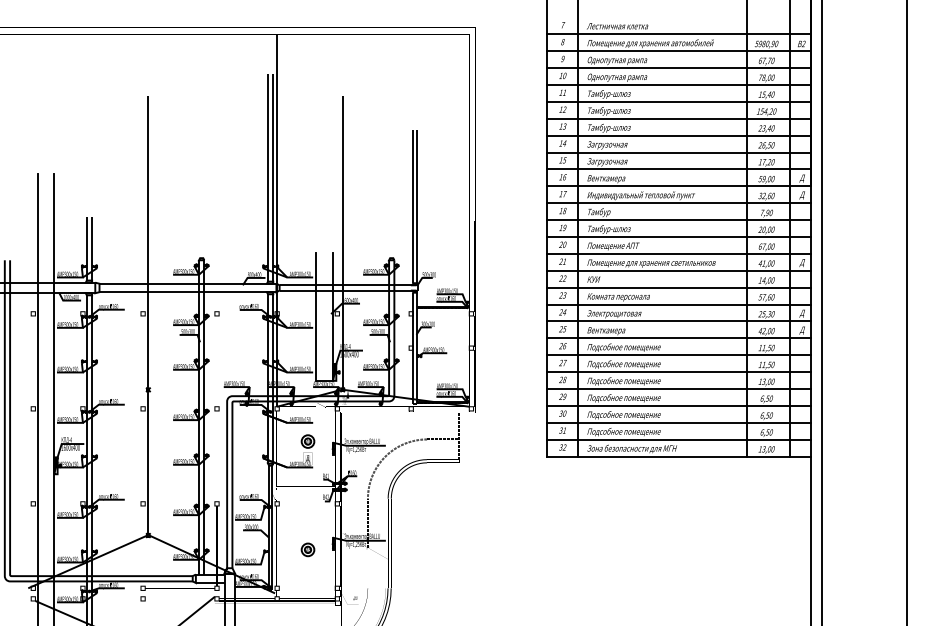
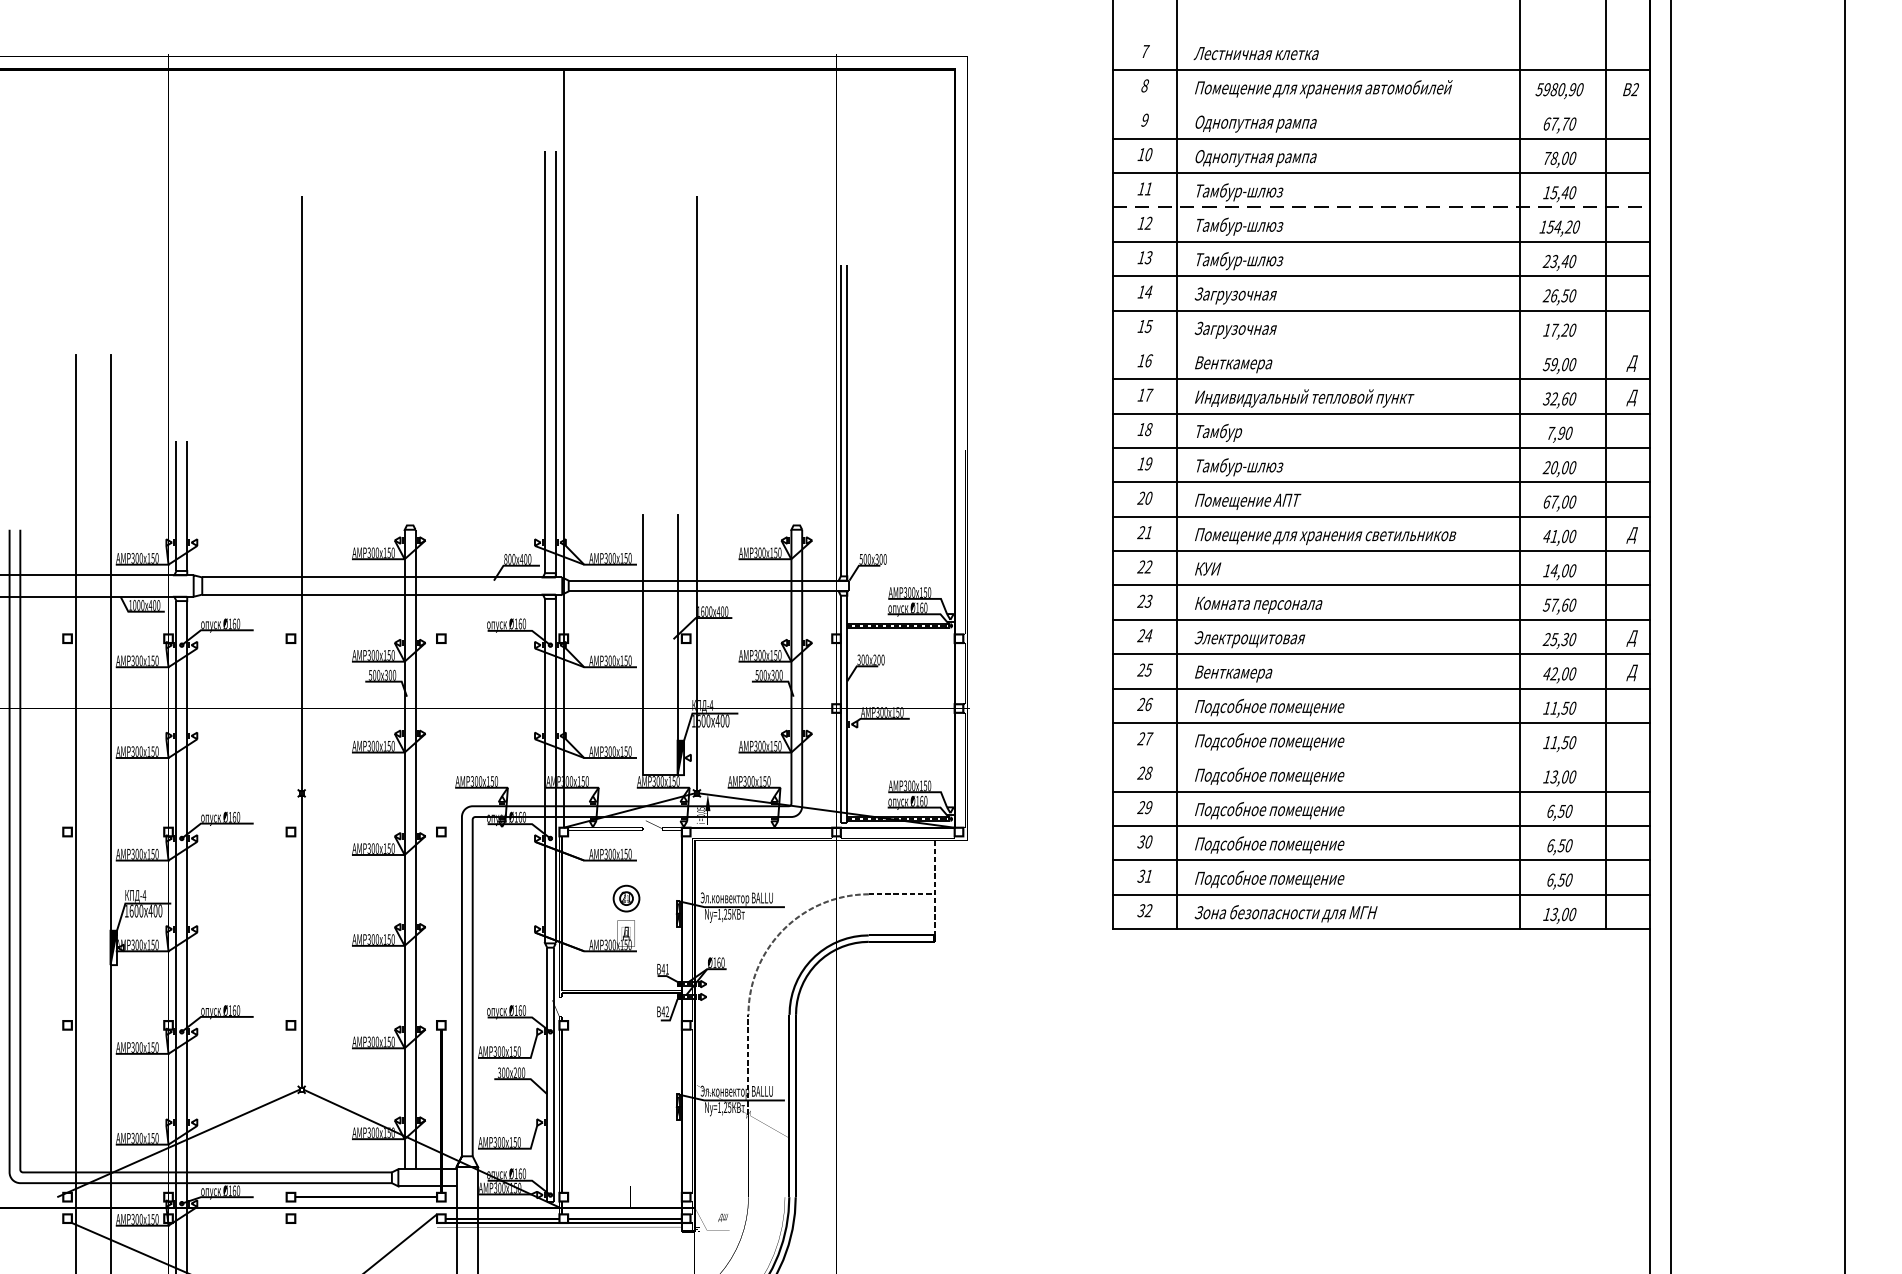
line: (678, 51) -> (1380, 104), removed
line: (678, 101) -> (1380, 206), solid -> dashed
line: (678, 169) -> (1380, 345), removed
line: (678, 372) -> (1380, 758), removed
part: (307, 549) -> (625, 1118), removed

